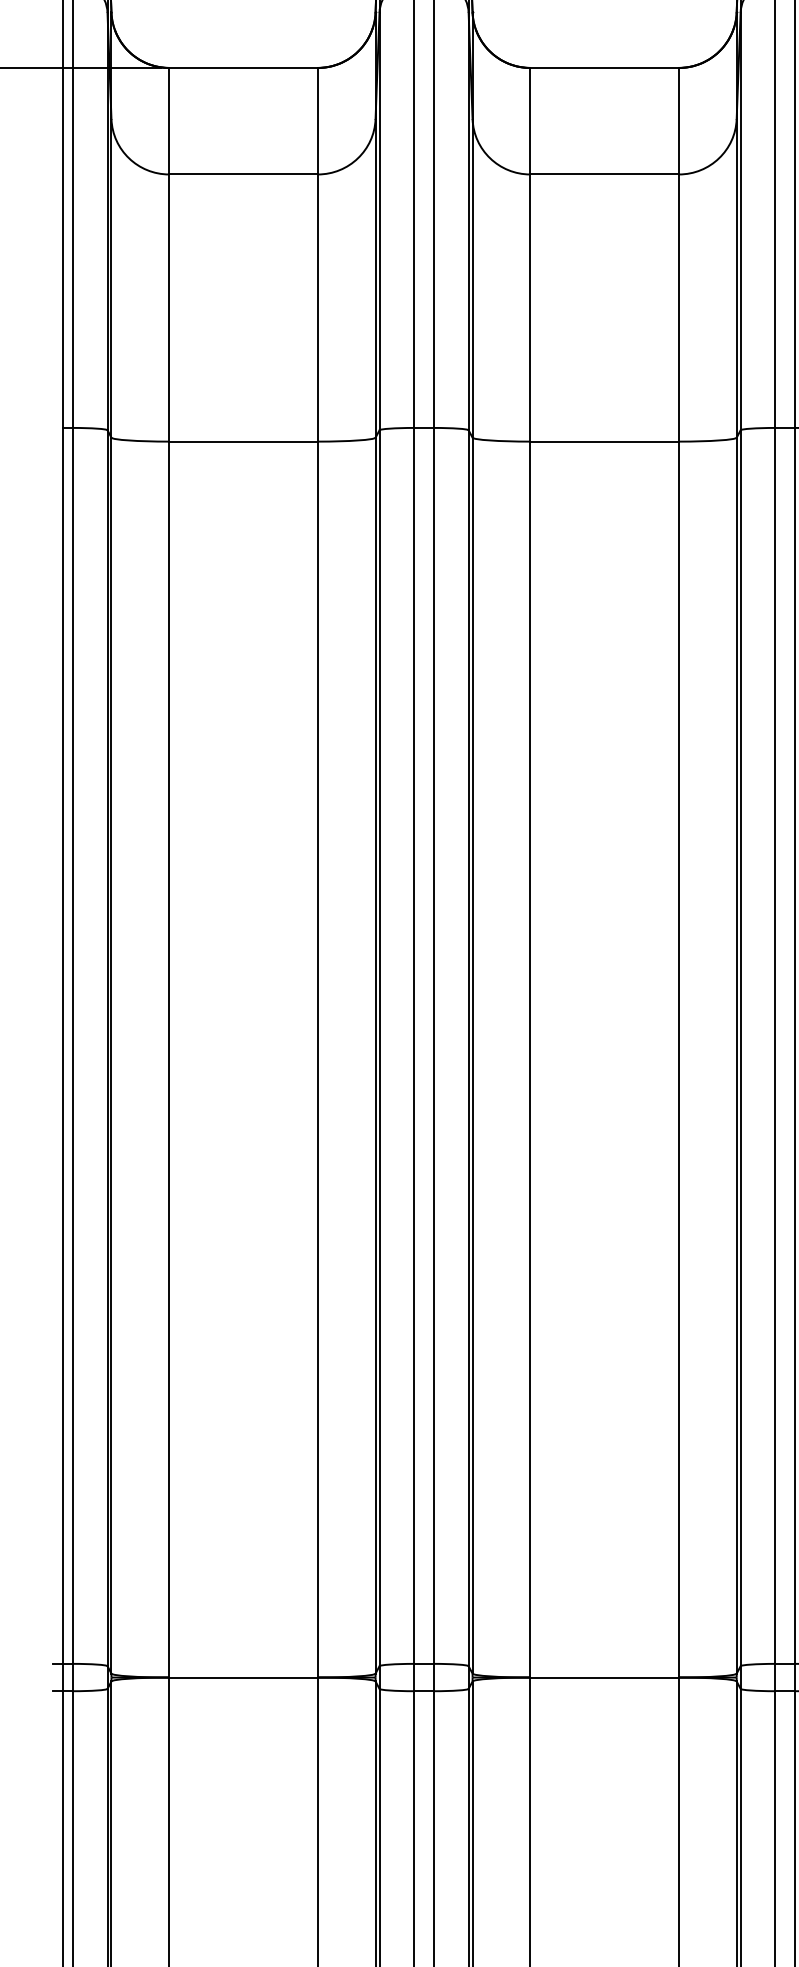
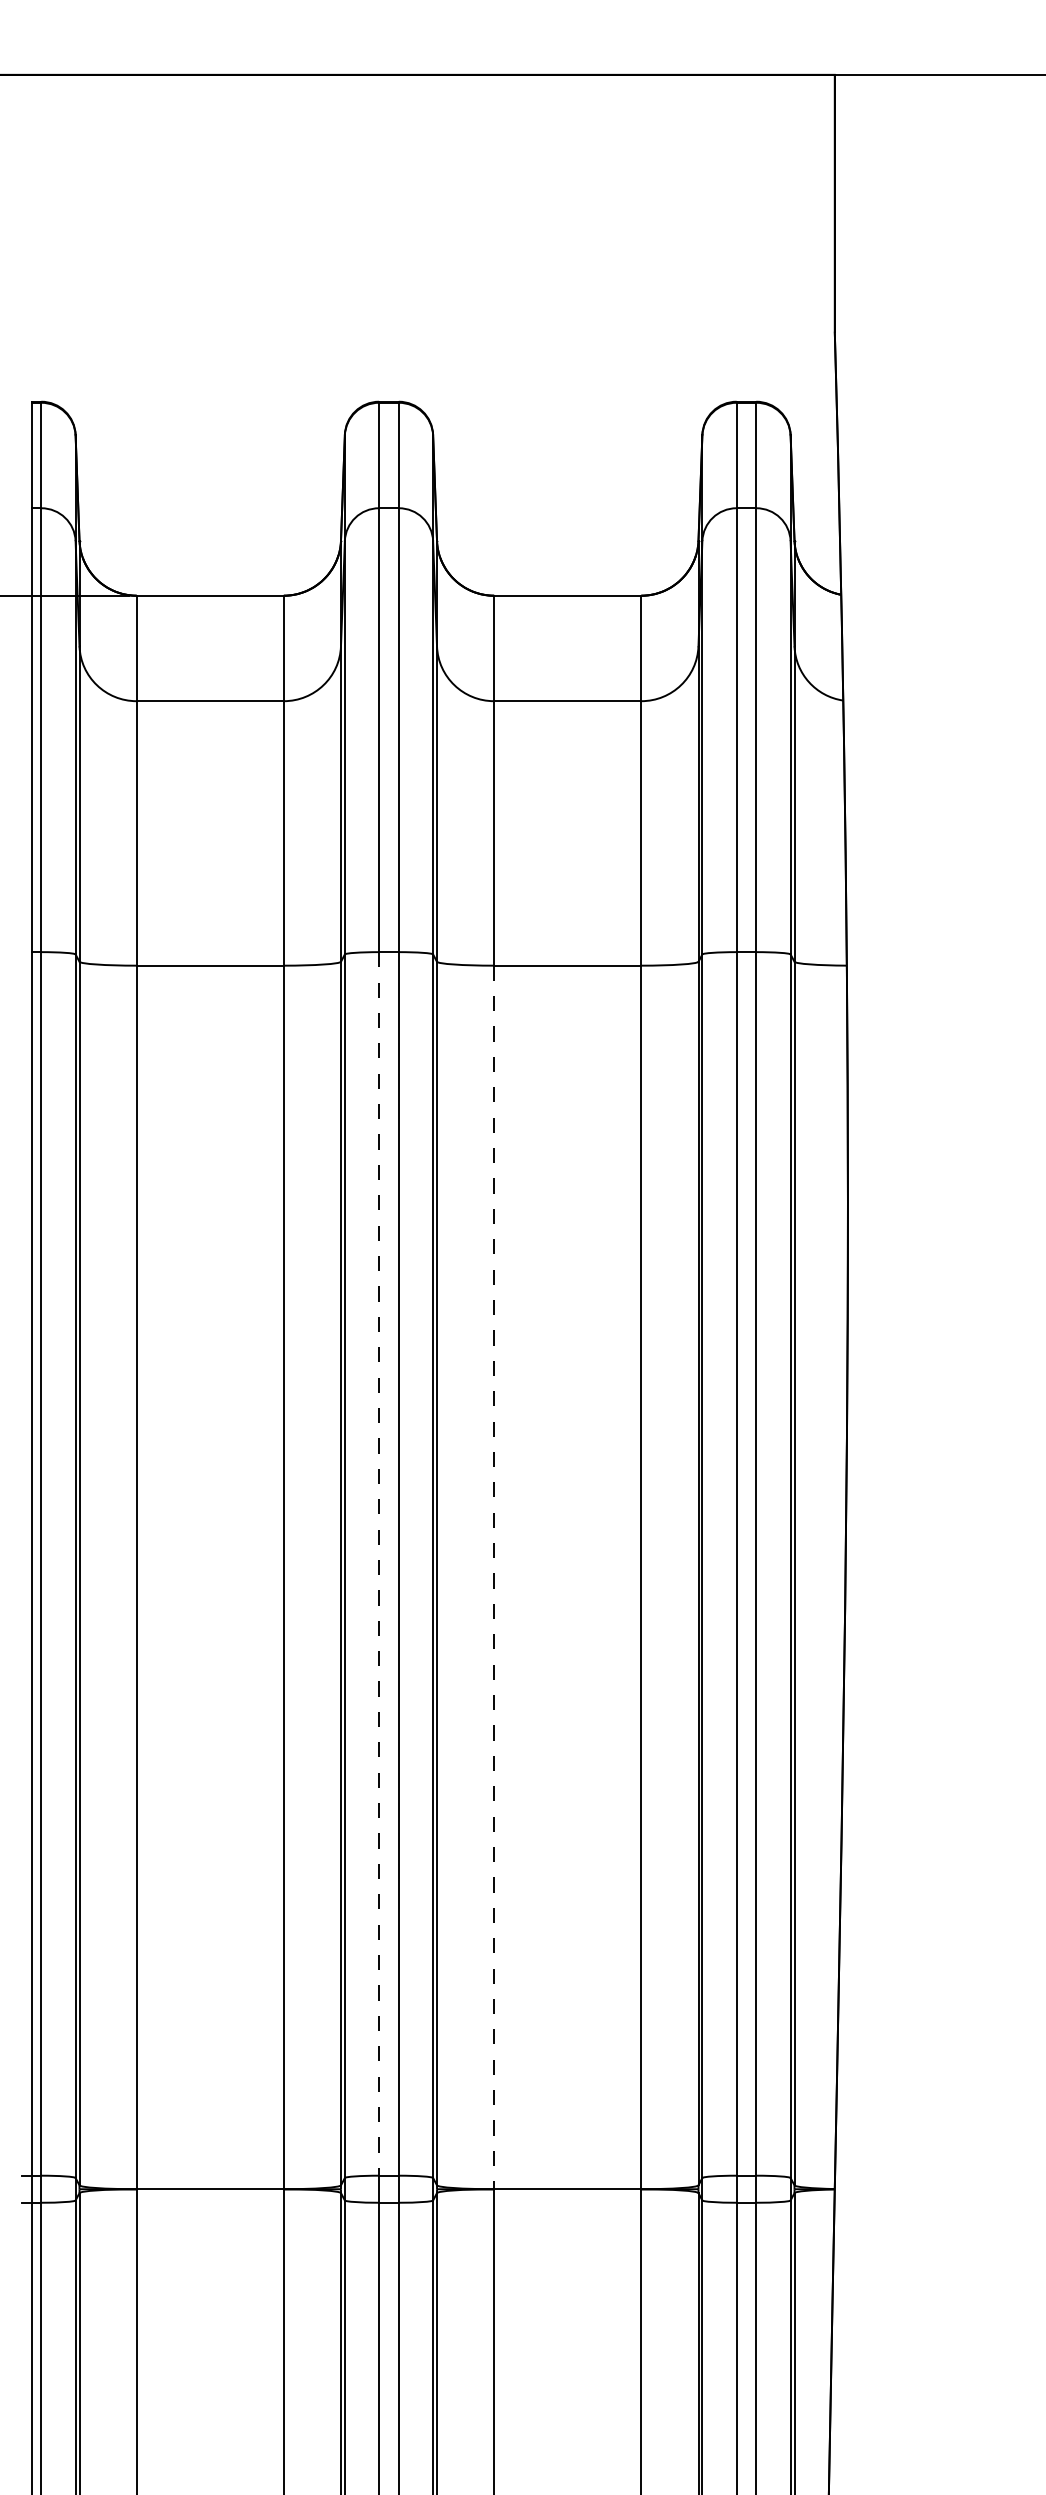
line: (414, 1045) -> (379, 1563), solid -> dashed
line: (530, 1059) -> (494, 1577), solid -> dashed

